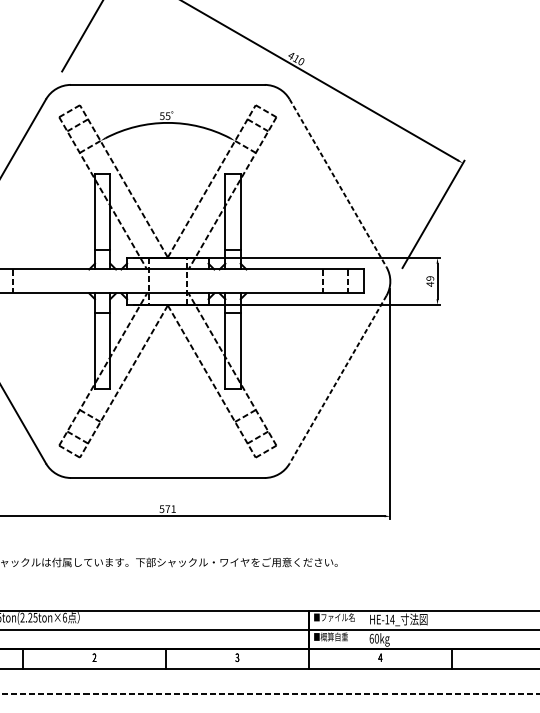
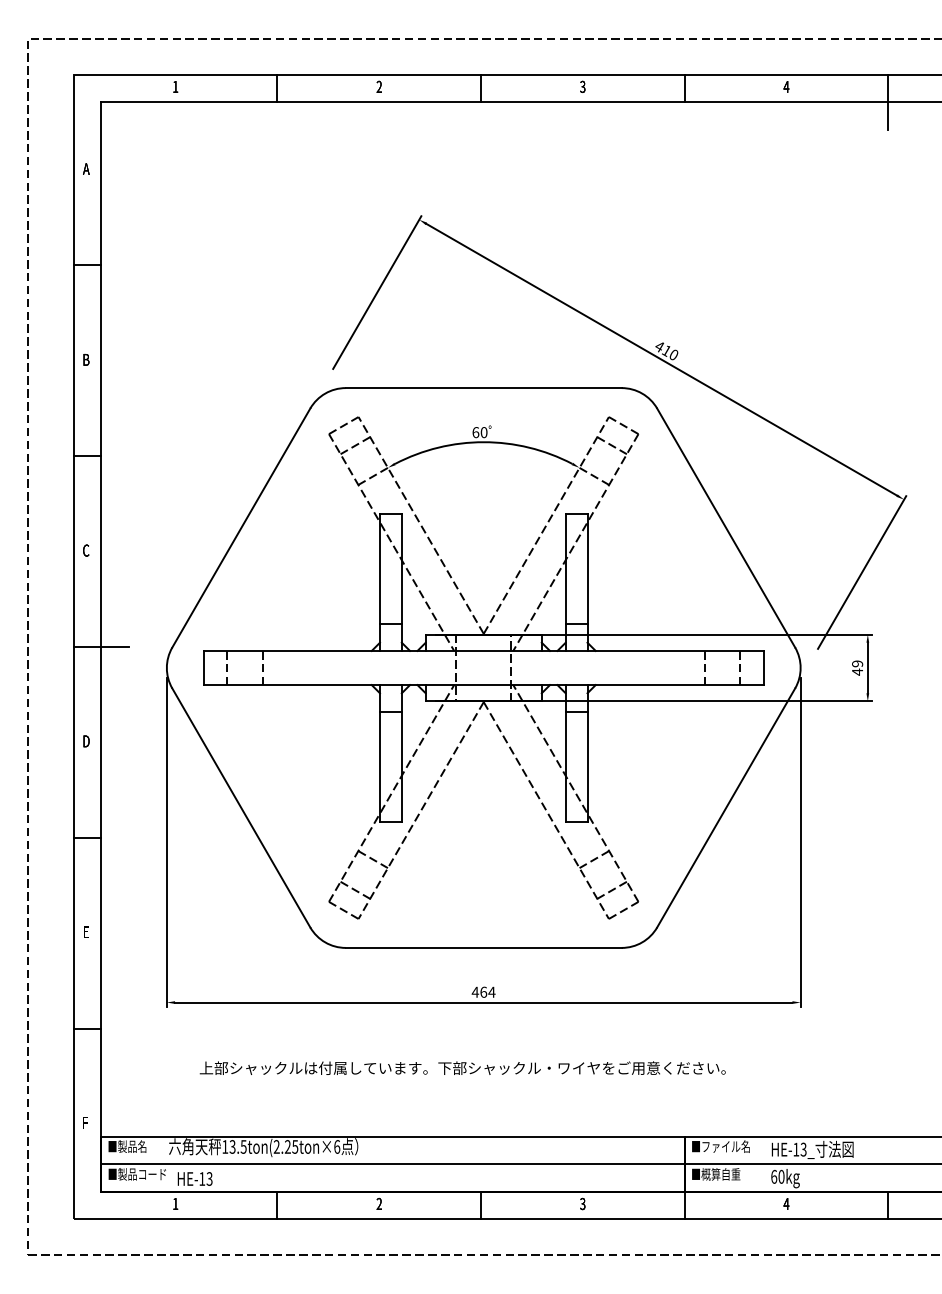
text: (164, 116) -> (479, 432), 55 -> 60
line: (338, 183) -> (726, 528), dashed -> solid
line: (338, 379) -> (726, 807), dashed -> solid
text: (167, 508) -> (483, 991), 571 -> 464
text: (392, 619) -> (803, 1149), HE-14_ -> HE-13_

